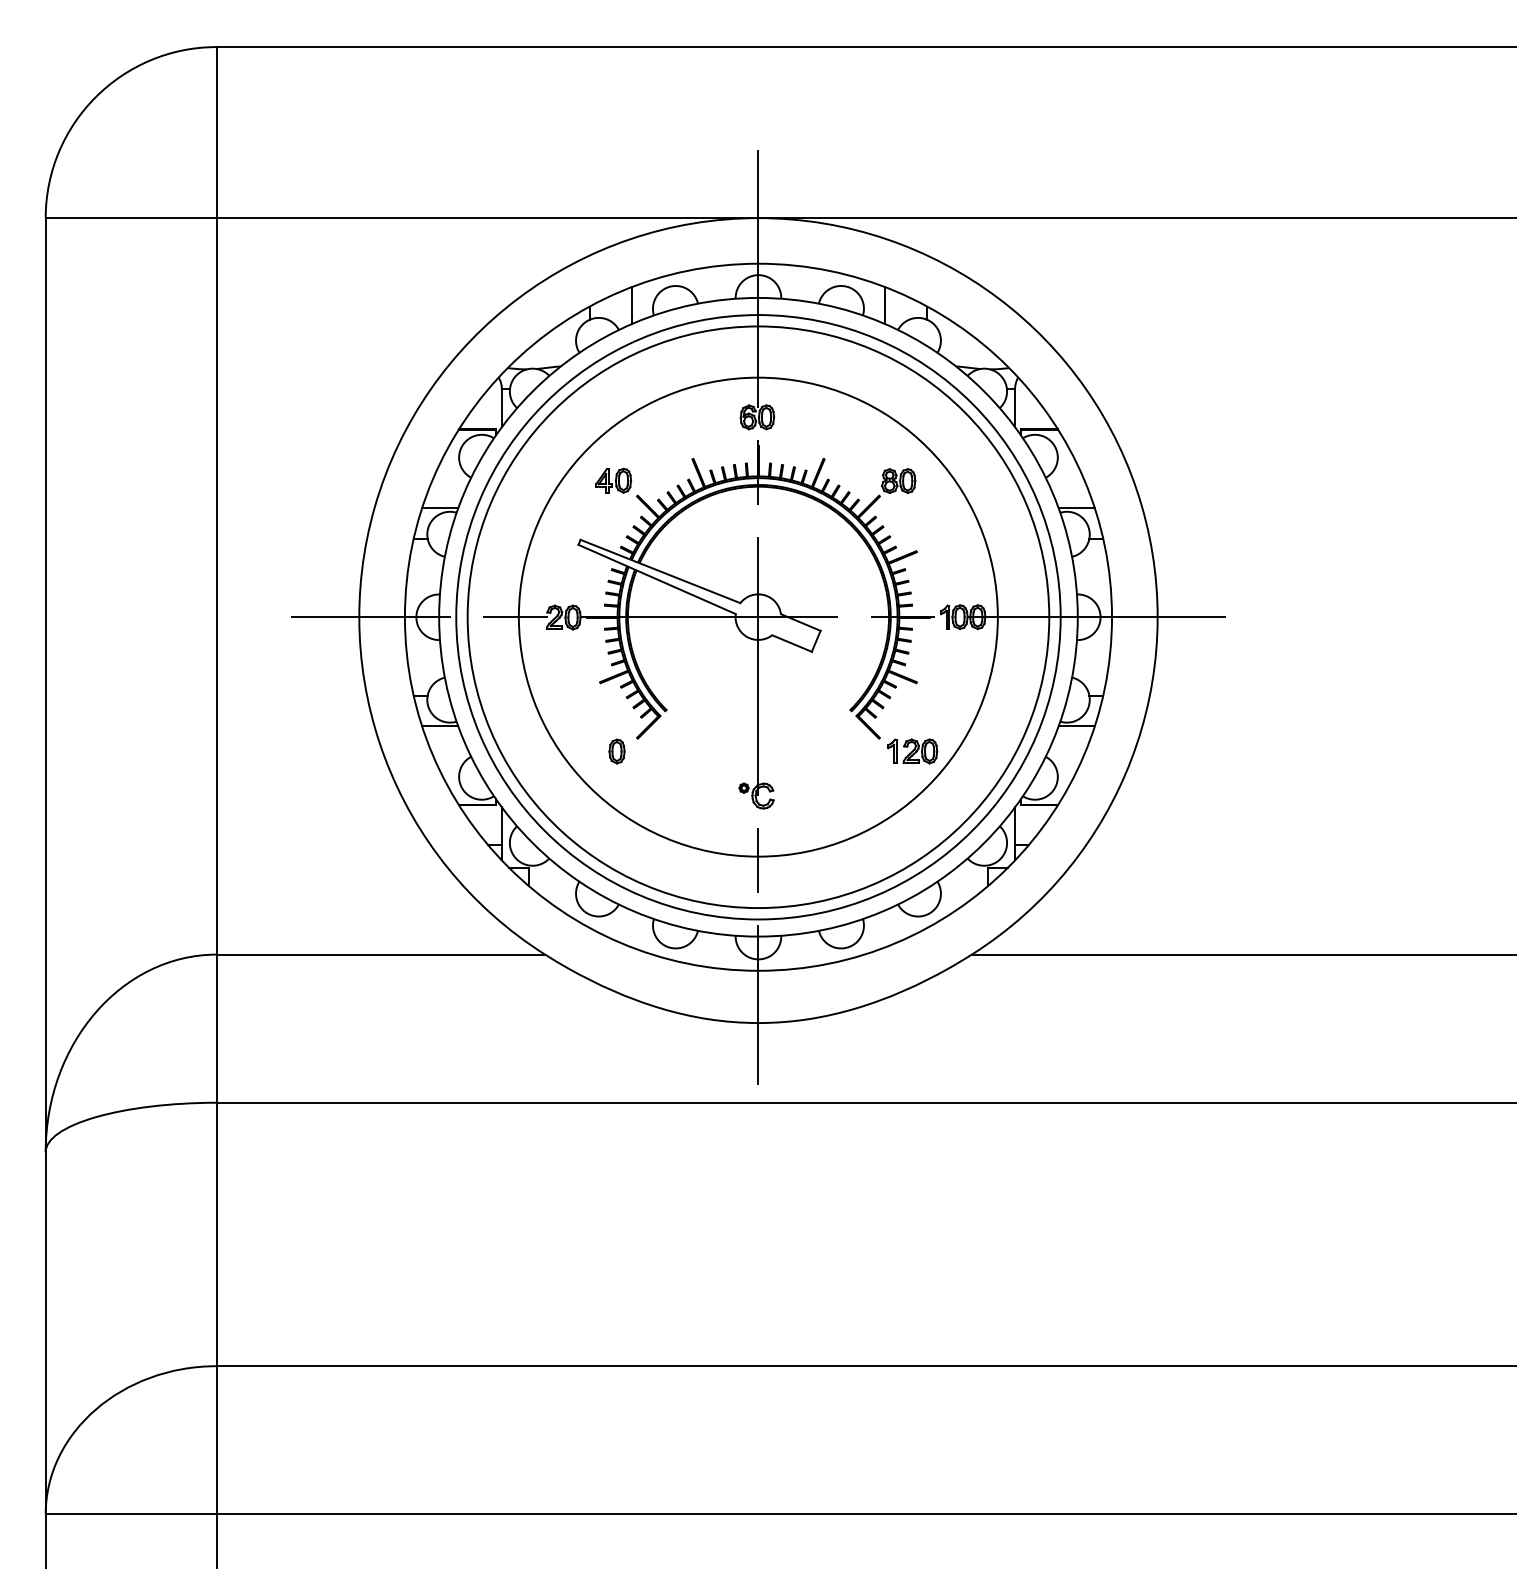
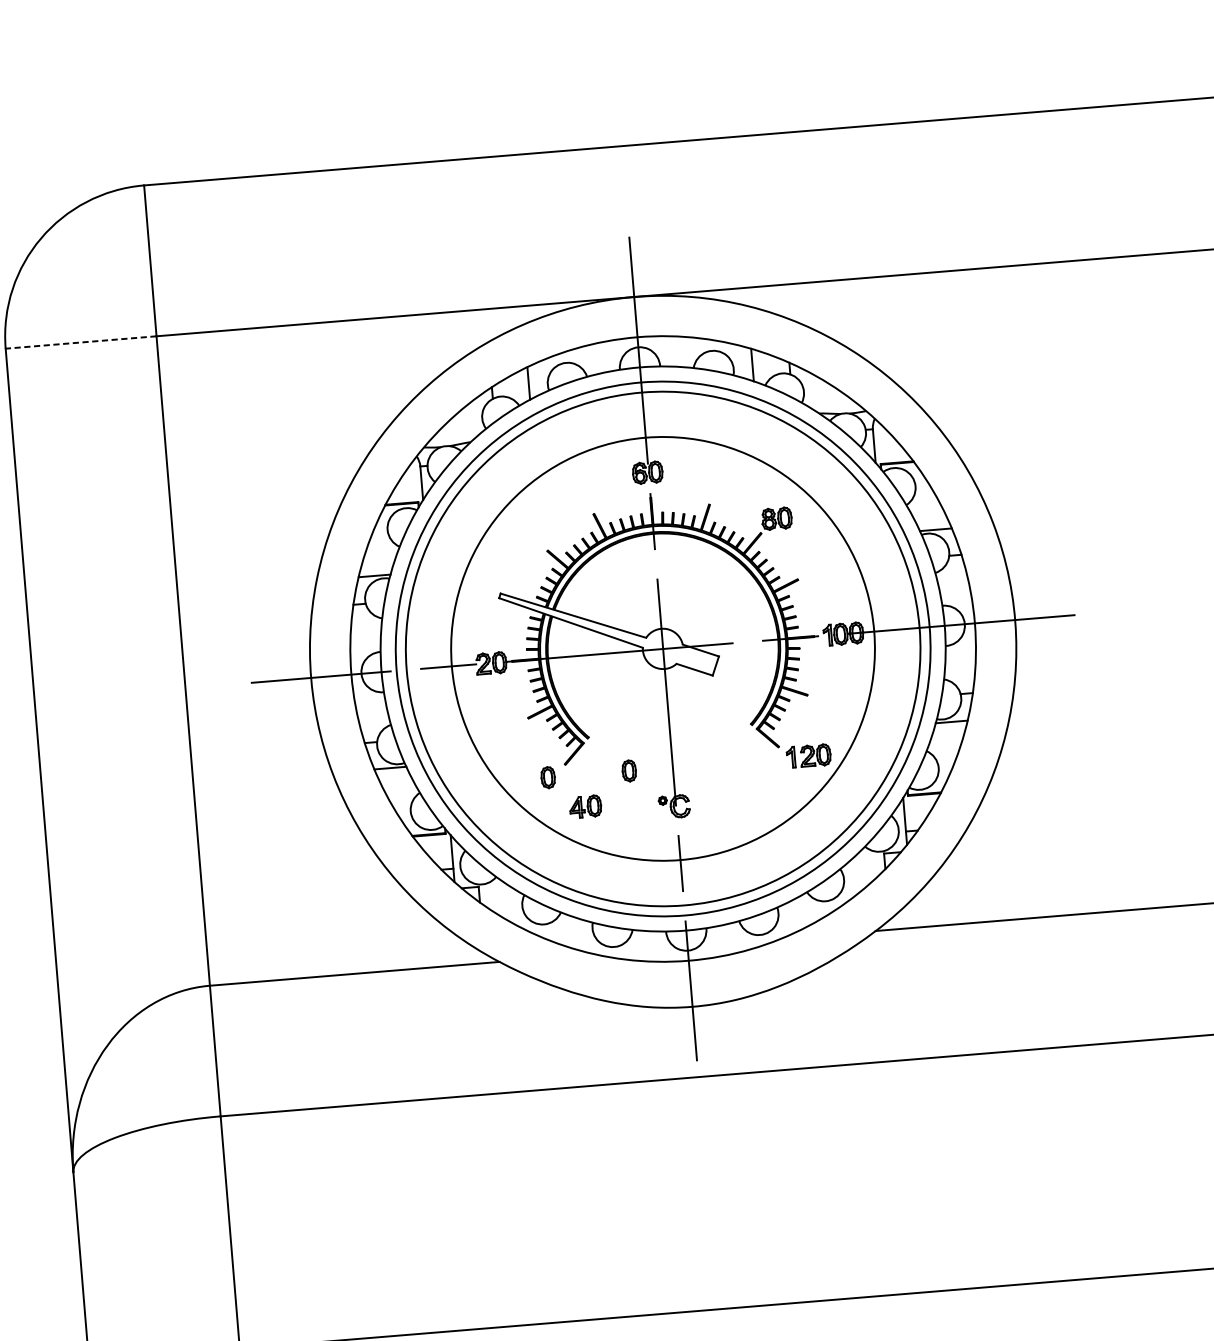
line: (131, 218) -> (81, 342), solid -> dashed
part: (613, 480) -> (585, 806), moved
part: (708, 751) -> (628, 770), added

